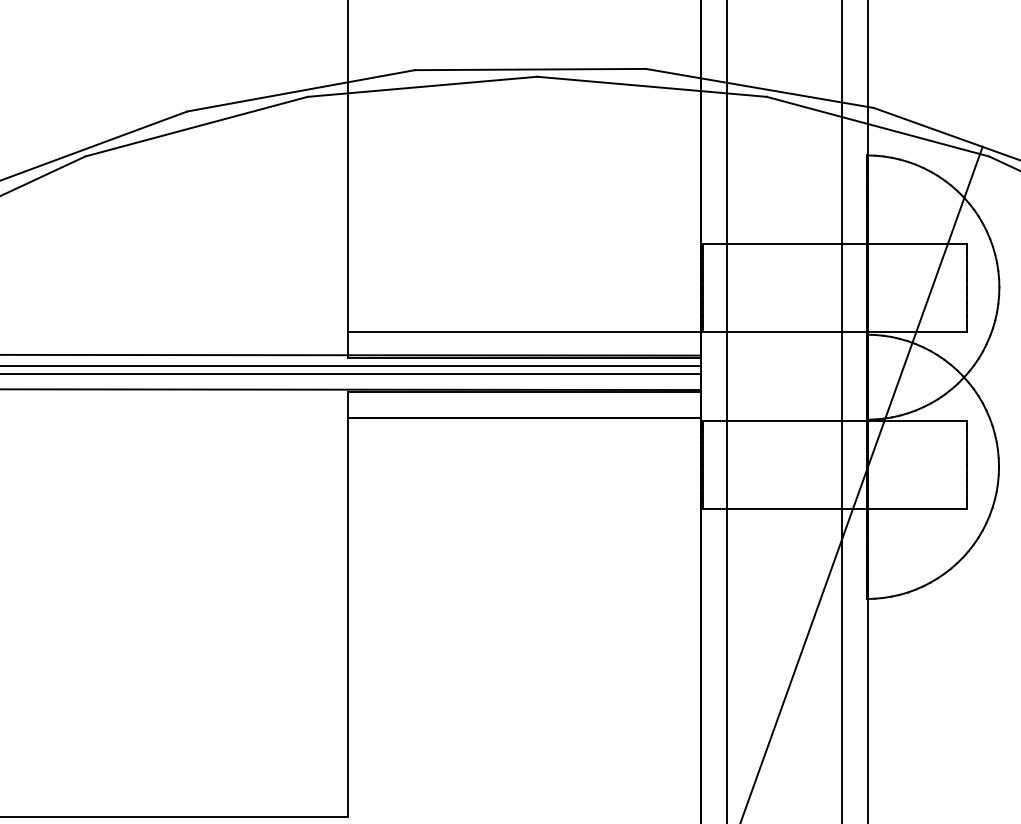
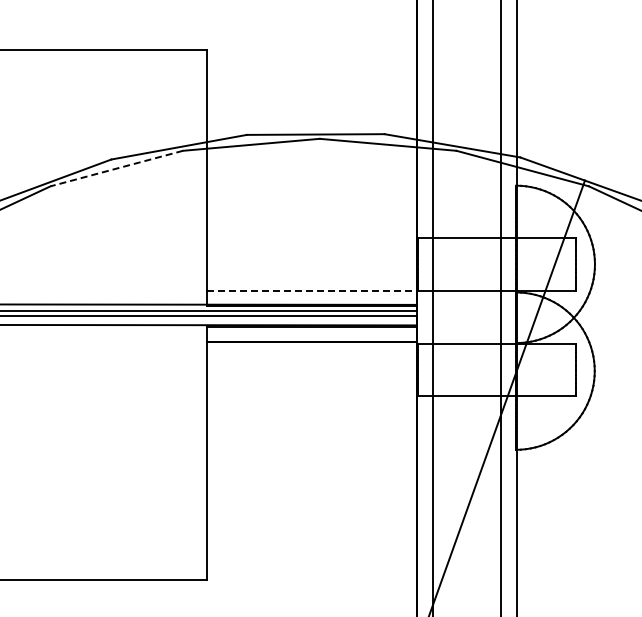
line: (195, 126) -> (116, 168), solid -> dashed
line: (525, 331) -> (312, 290), solid -> dashed

